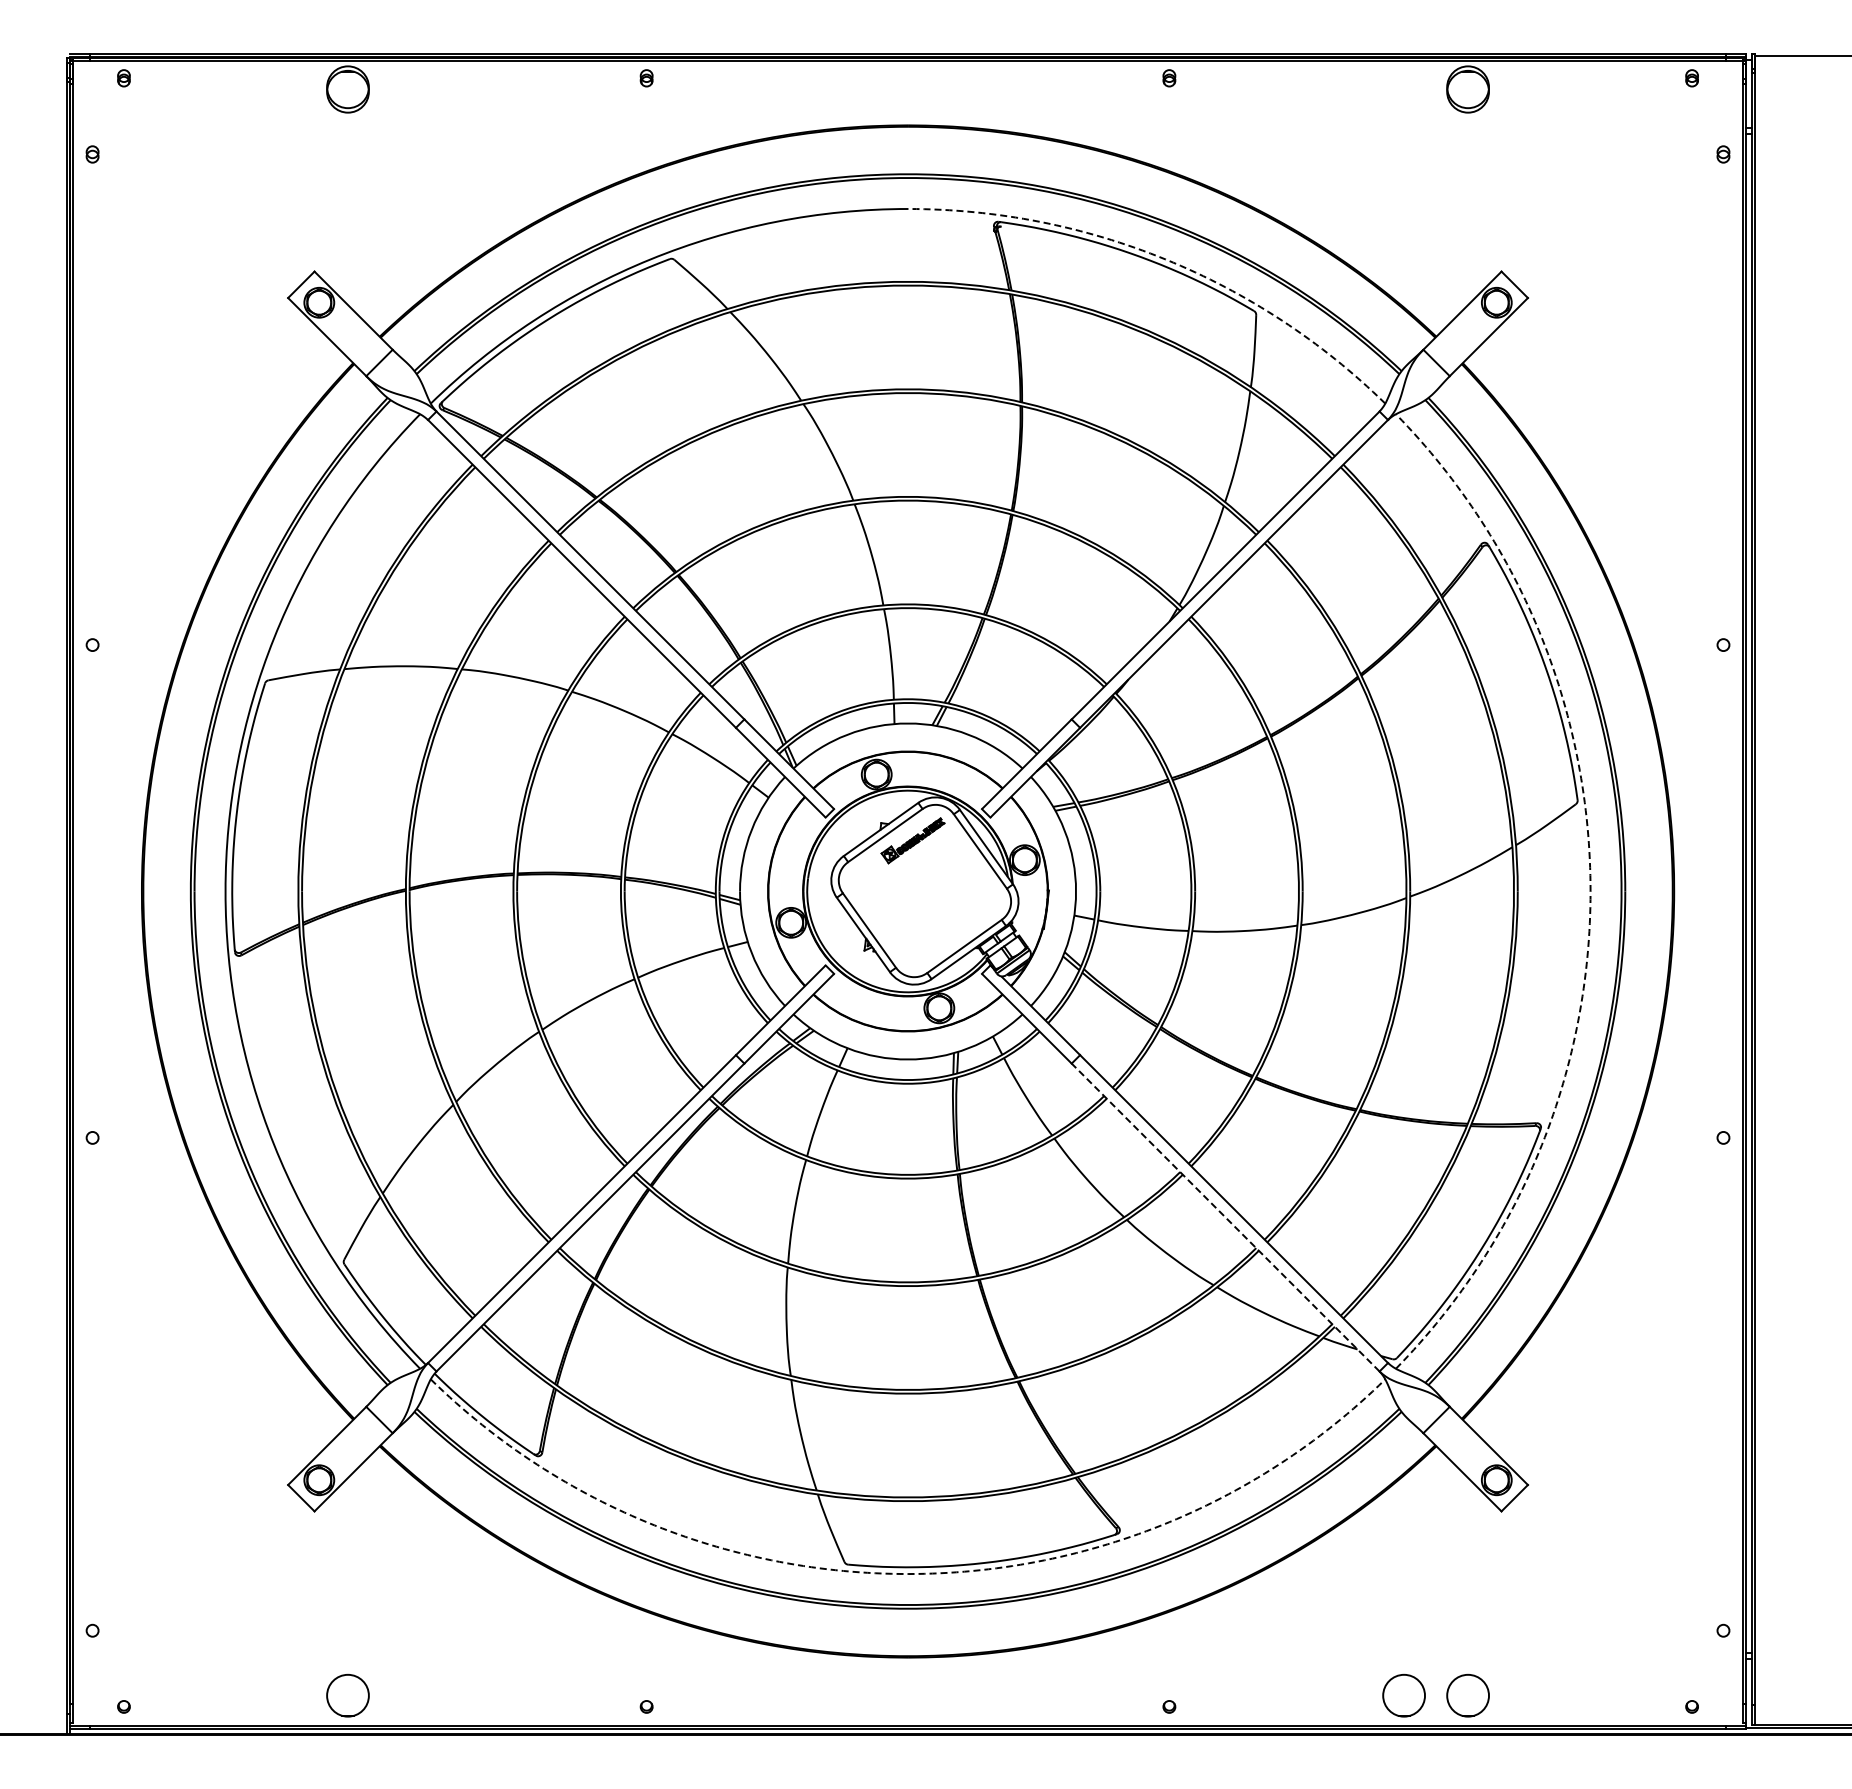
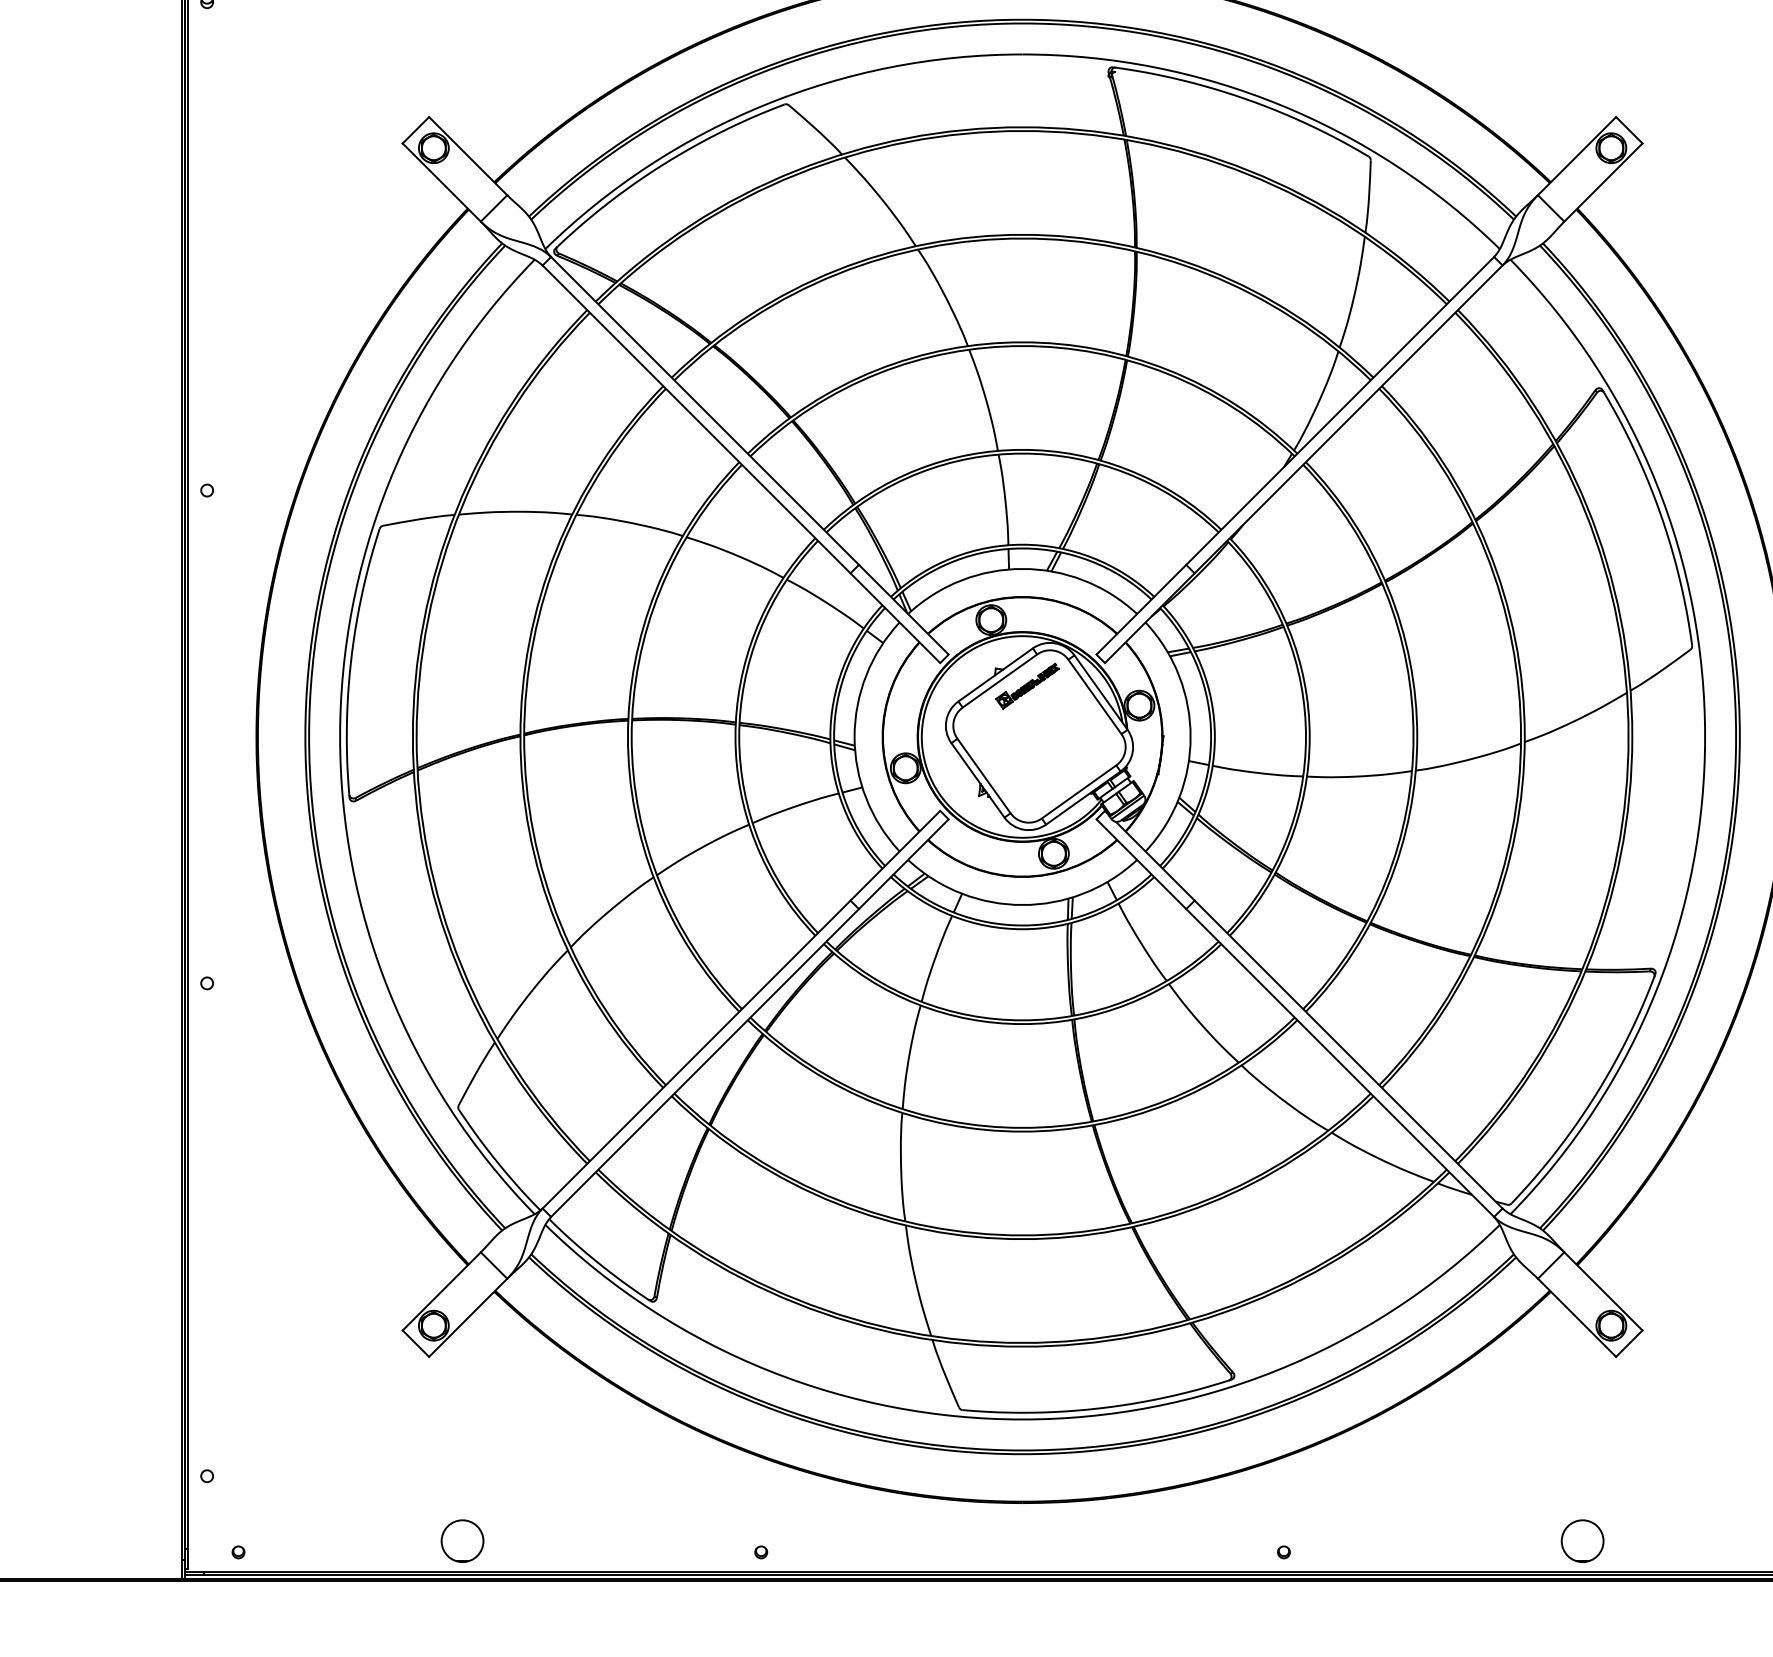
arc: (1165, 259) -> (1280, 104), dashed -> solid
arc: (1590, 891) -> (1705, 736), dashed -> solid
line: (1225, 1217) -> (1340, 1062), dashed -> solid
arc: (908, 1574) -> (1023, 1419), dashed -> solid
circle: (1403, 1695) -> (1518, 1540), removed

